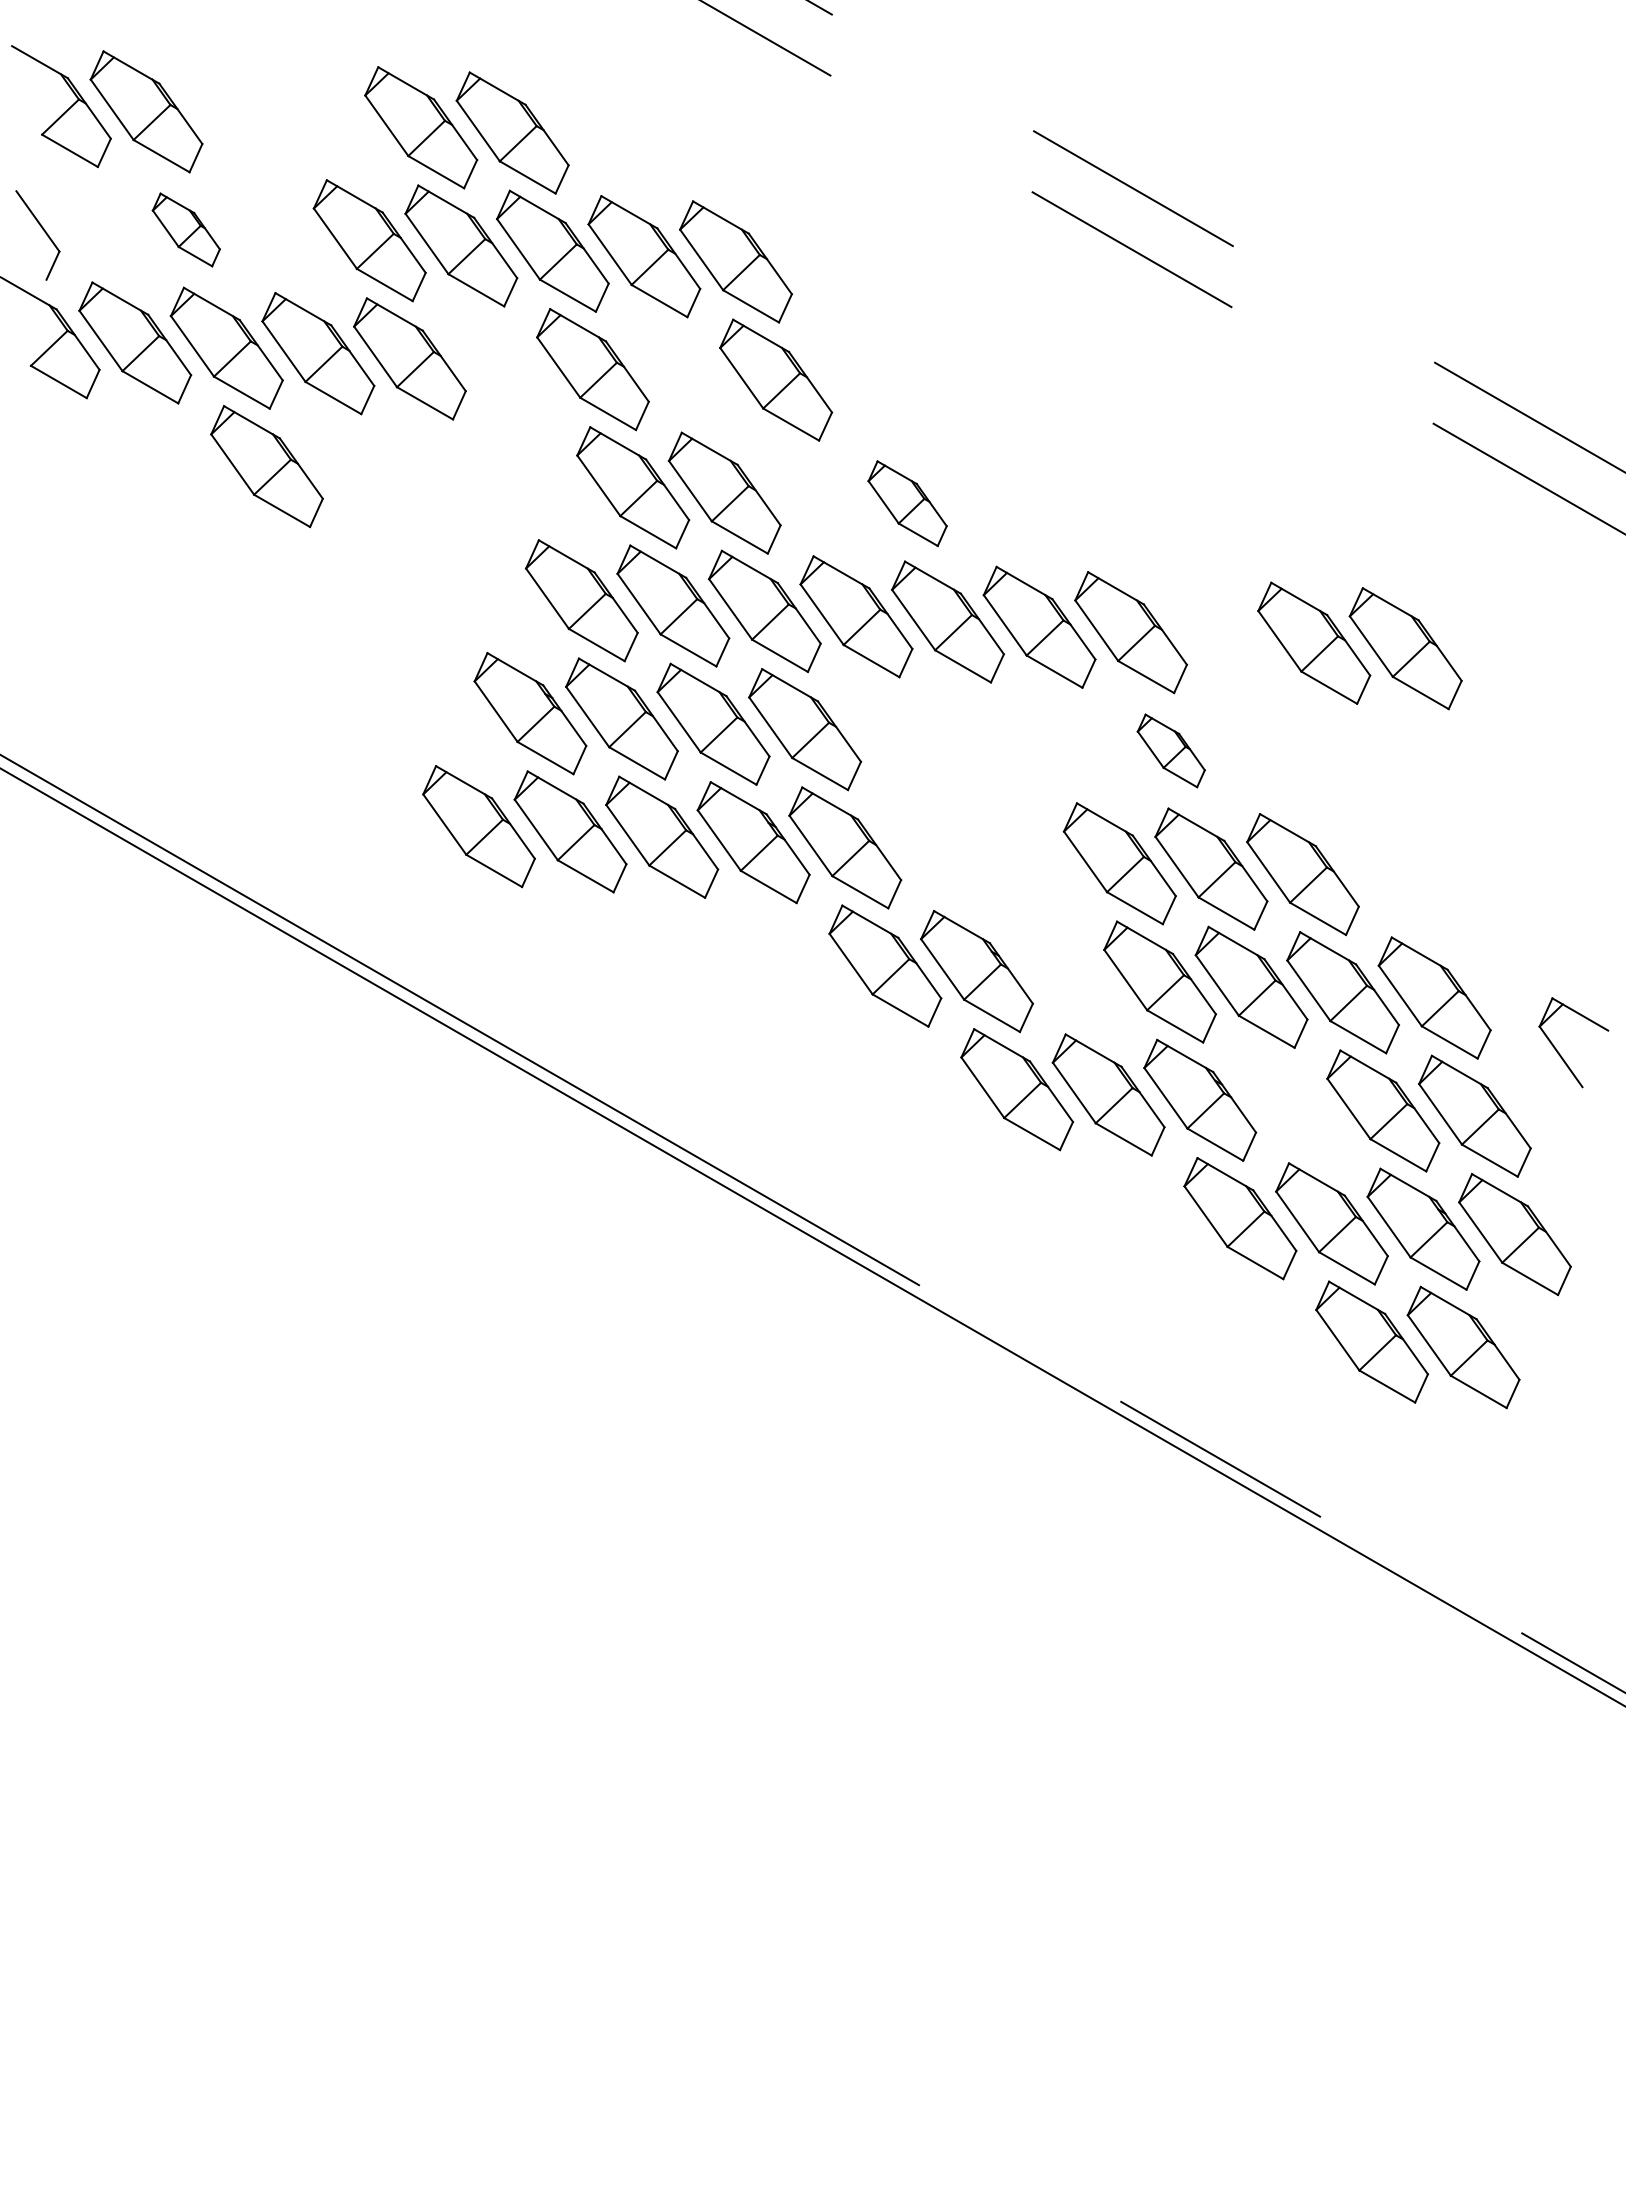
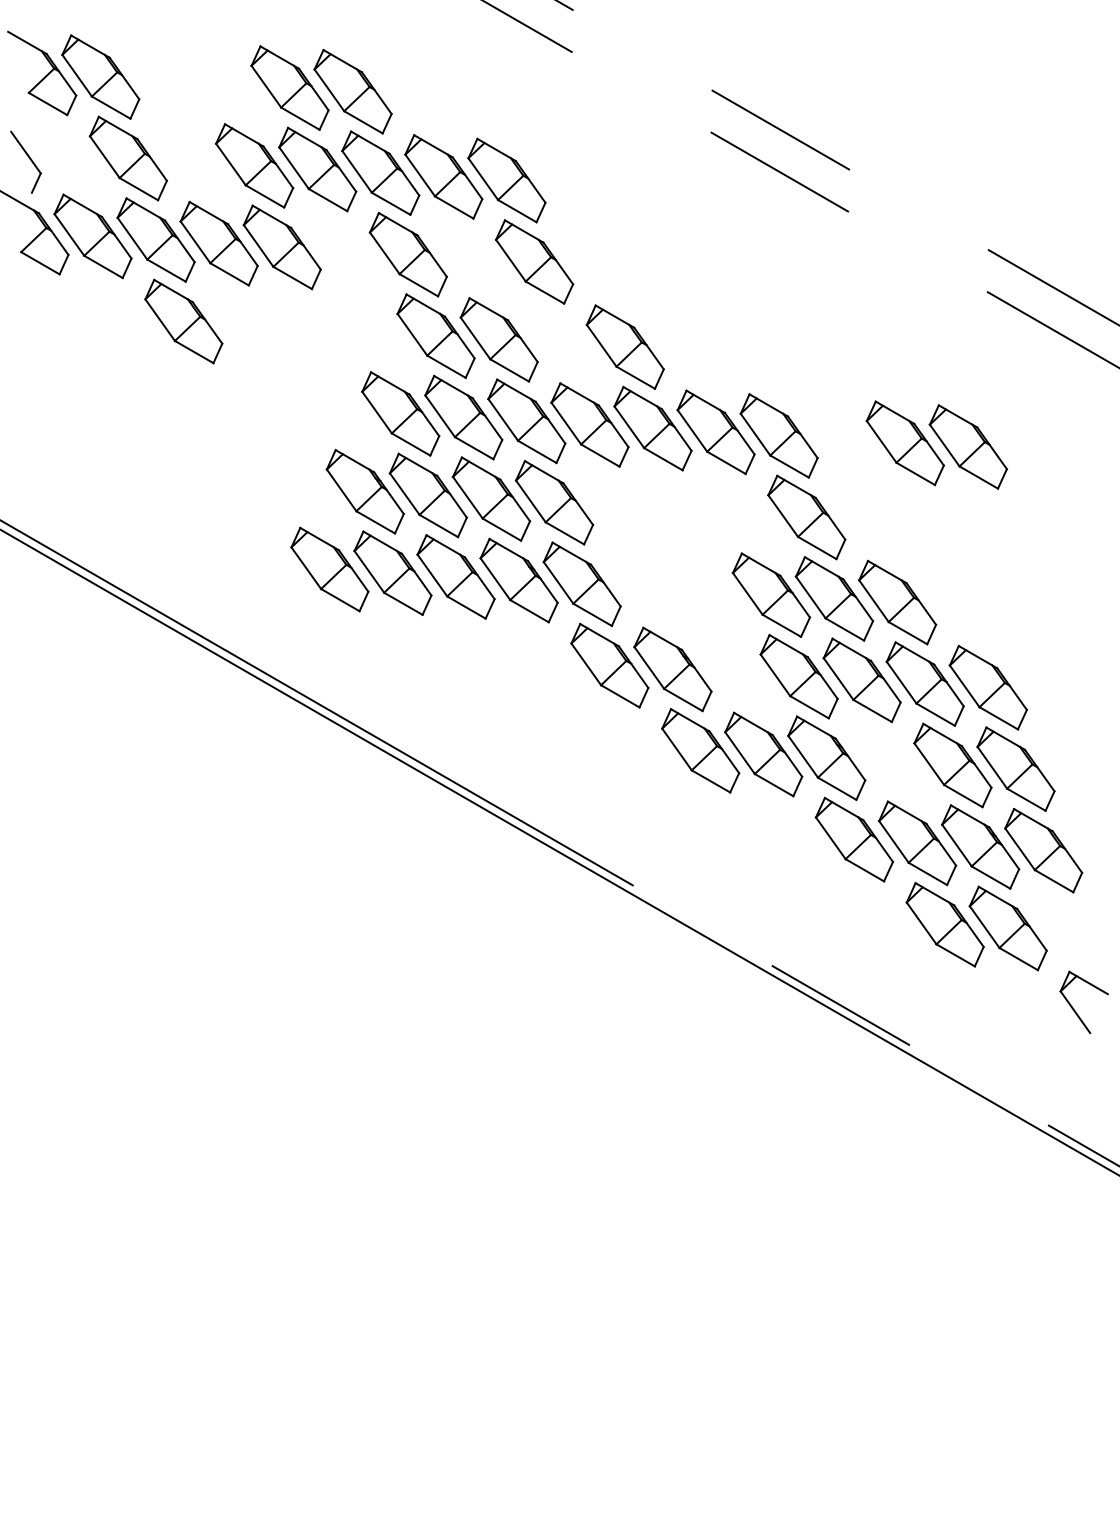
part: (185, 229) -> (127, 158), size x1.67
part: (906, 502) -> (624, 346), size x1.43
part: (1170, 750) -> (806, 517), size x1.67
part: (1558, 1049) -> (1073, 1007), moved

